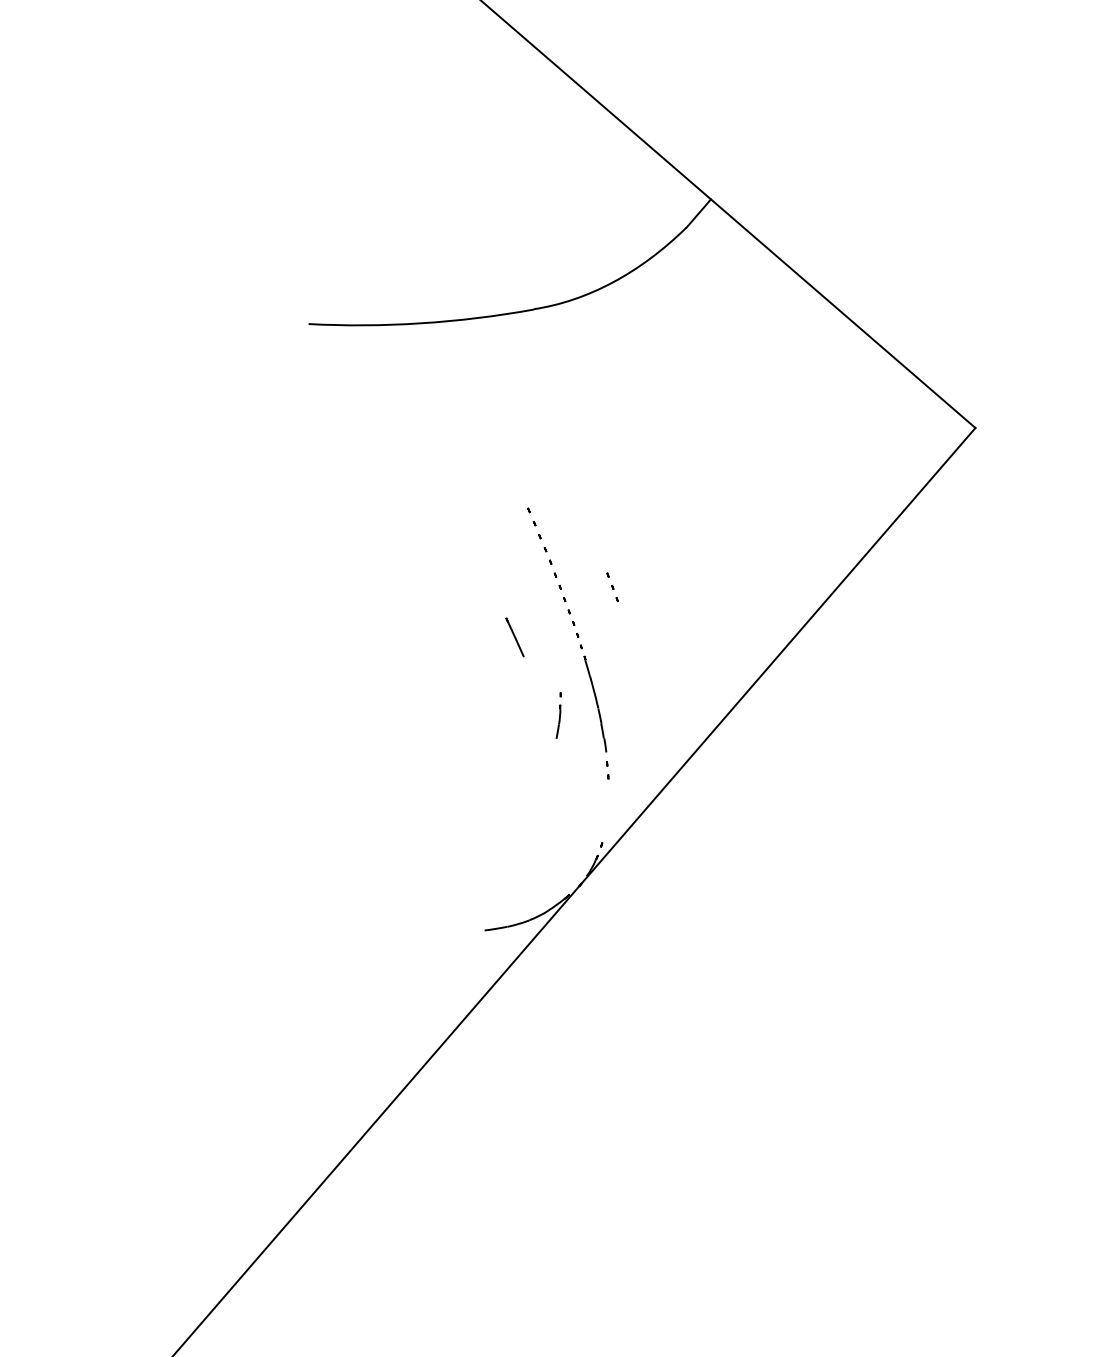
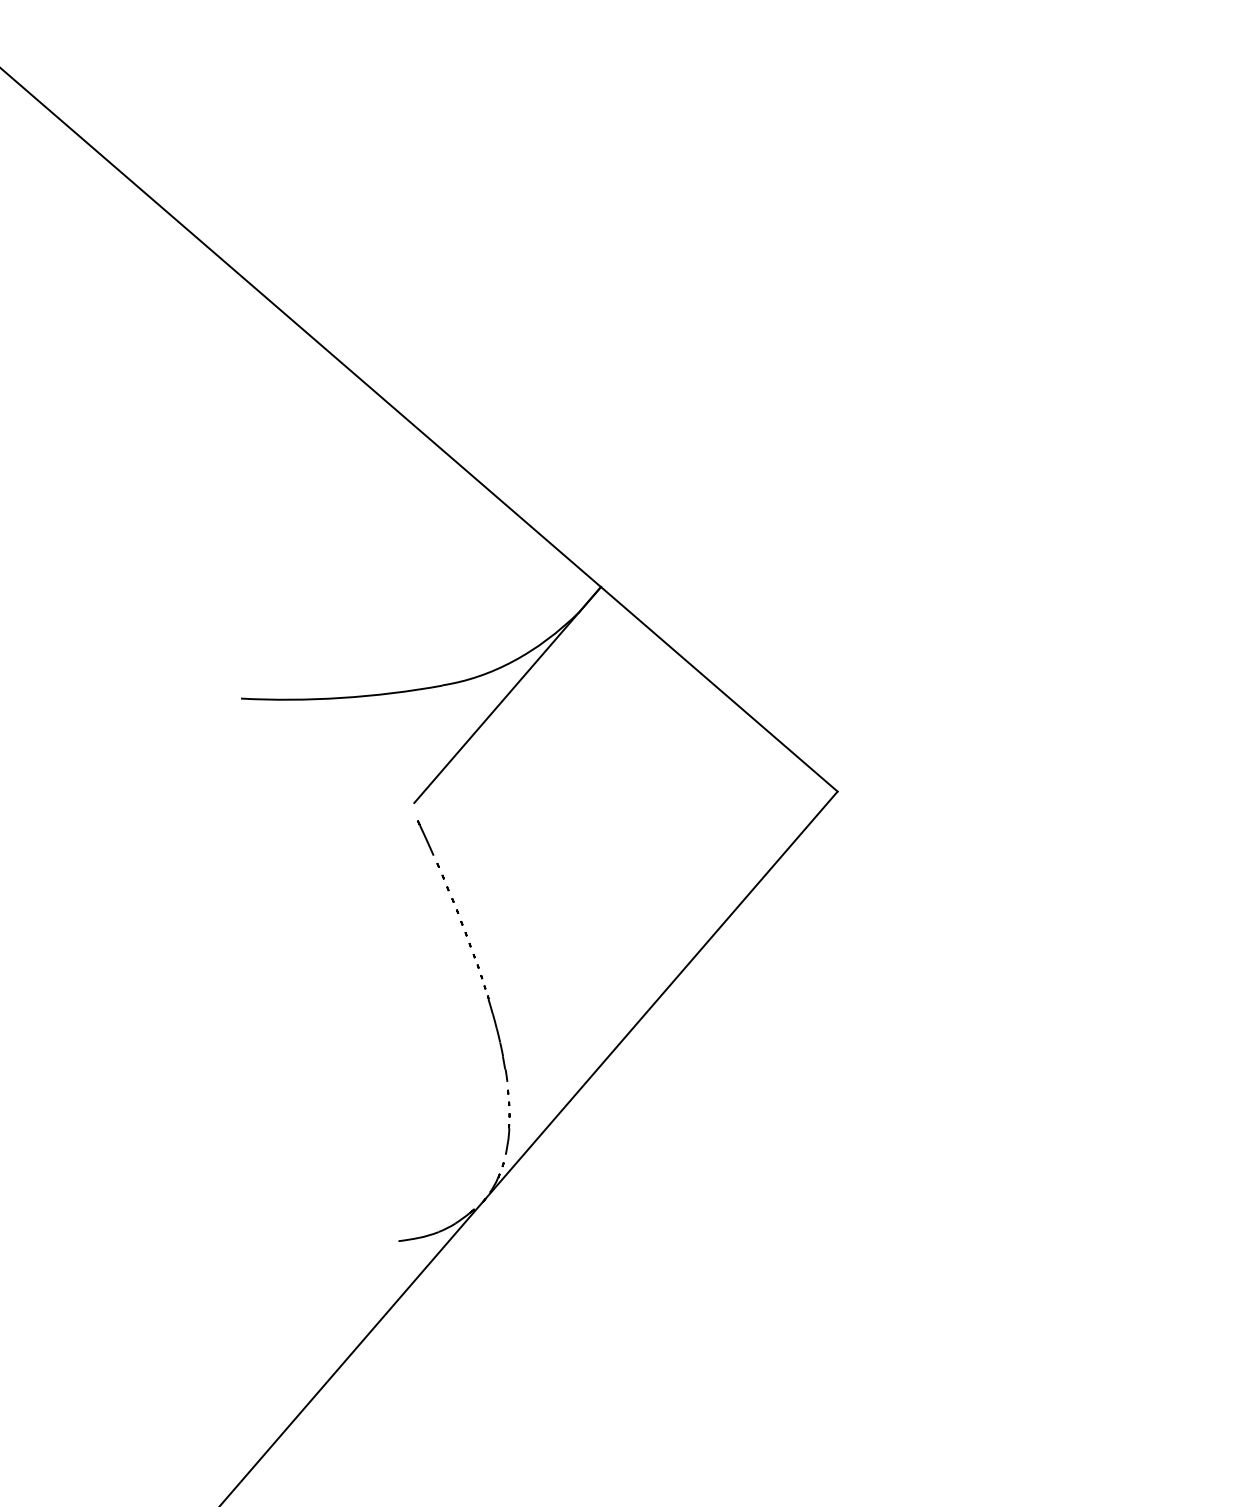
line: (606, 320) -> (507, 695), added
part: (612, 586) -> (512, 933), removed
line: (514, 636) -> (425, 837), moved
part: (558, 715) -> (507, 1133), moved

